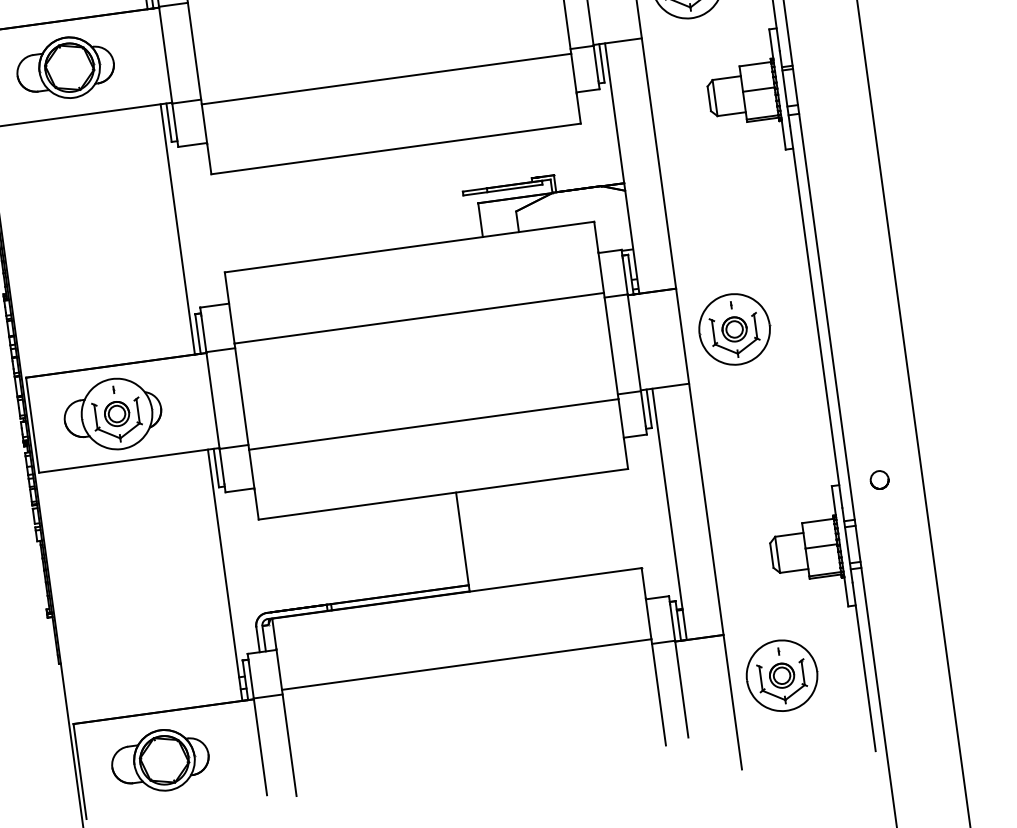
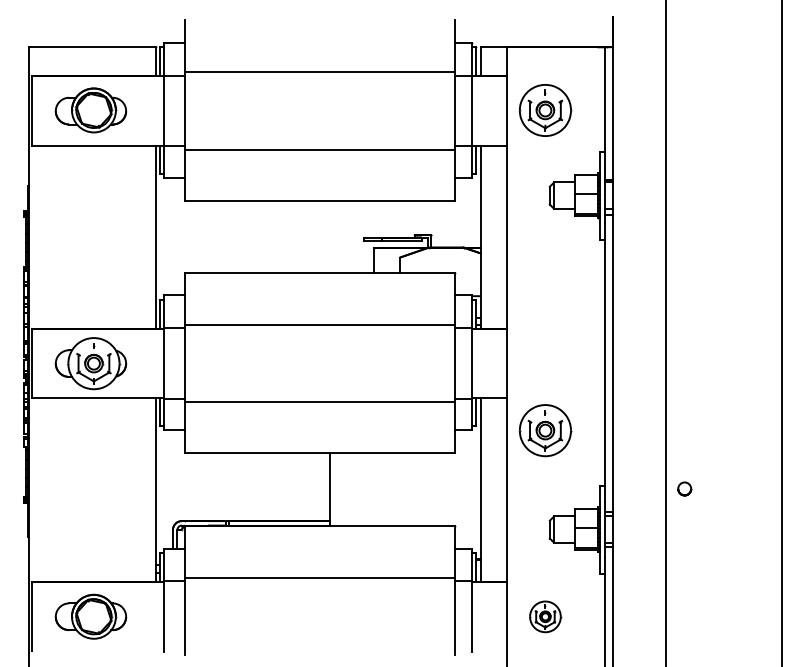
part: (734, 329) -> (545, 430), moved
circle: (879, 479) -> (684, 488), moved
part: (782, 675) -> (545, 616), size x0.6

